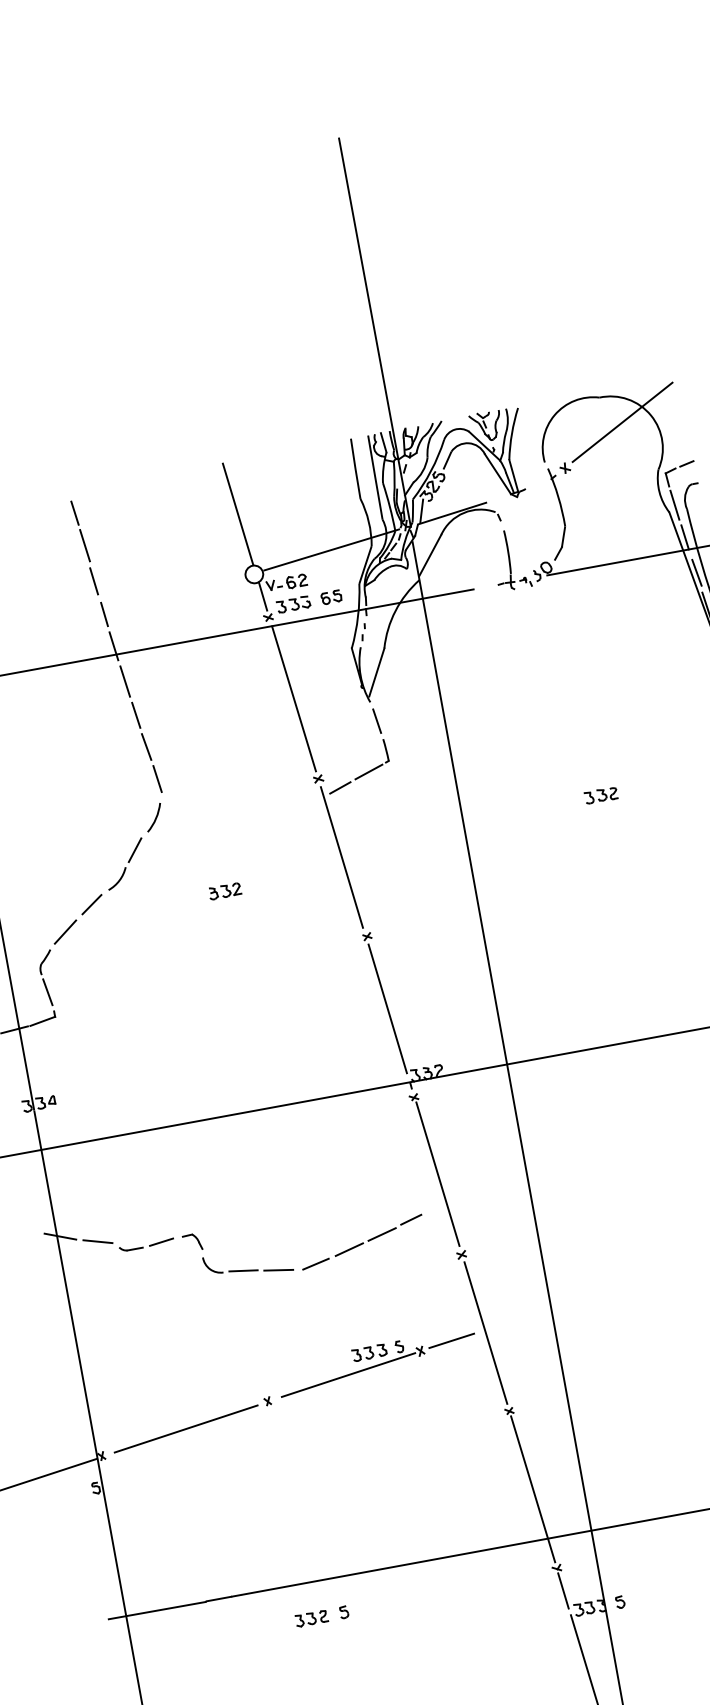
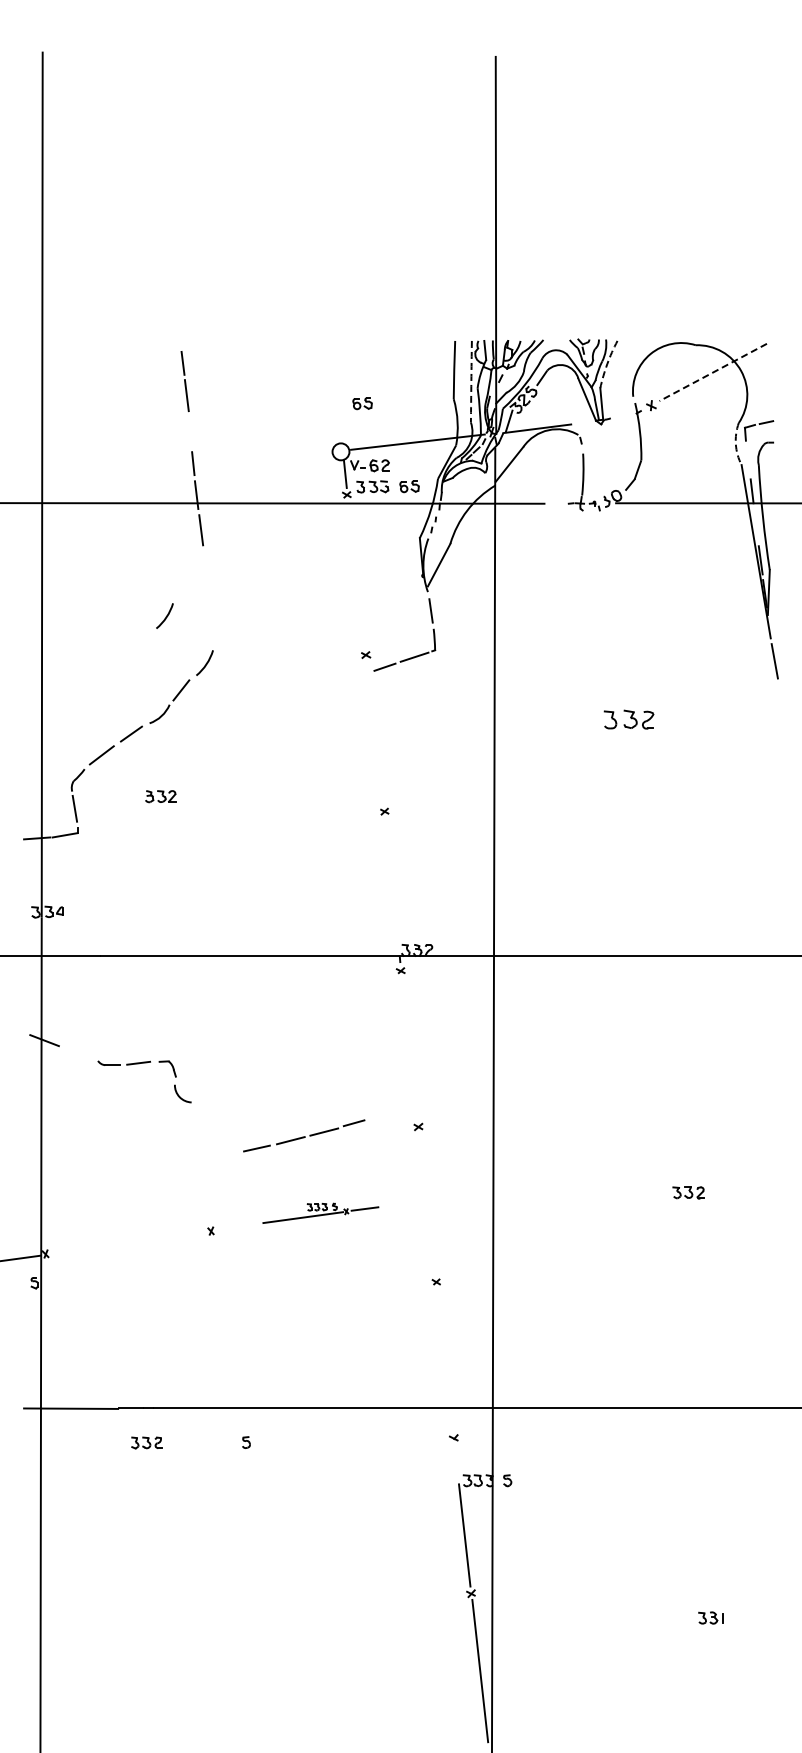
line: (622, 422) -> (713, 372), solid -> dashed
arc: (512, 434) -> (607, 364), solid -> dashed
arc: (375, 477) -> (471, 381), solid -> dashed
arc: (659, 492) -> (735, 444), solid -> dashed
line: (674, 505) -> (747, 459), removed
line: (237, 514) -> (335, 392), removed
part: (267, 520) -> (362, 403), added
line: (697, 572) -> (757, 526), removed
line: (93, 581) -> (188, 430), removed
line: (293, 698) -> (356, 575), removed
line: (135, 715) -> (205, 563), removed
line: (146, 747) -> (209, 595), removed
arc: (104, 777) -> (165, 616), added
line: (157, 779) -> (214, 627), removed
part: (600, 794) -> (628, 718), size x1.6
line: (341, 857) -> (374, 732), removed
part: (224, 891) -> (160, 796), moved
line: (387, 1008) -> (391, 882), removed
line: (437, 1173) -> (409, 1046), removed
line: (97, 1241) -> (78, 1051), removed
part: (362, 1241) -> (304, 1135), moved
line: (278, 1269) -> (243, 1109), removed
line: (243, 1271) -> (210, 1104), removed
line: (485, 1333) -> (427, 1204), removed
part: (377, 1362) -> (320, 1213), size x0.6
line: (185, 1428) -> (129, 1242), removed
line: (533, 1489) -> (445, 1359), removed
line: (563, 1590) -> (456, 1459), removed
part: (311, 1618) -> (146, 1442), moved

